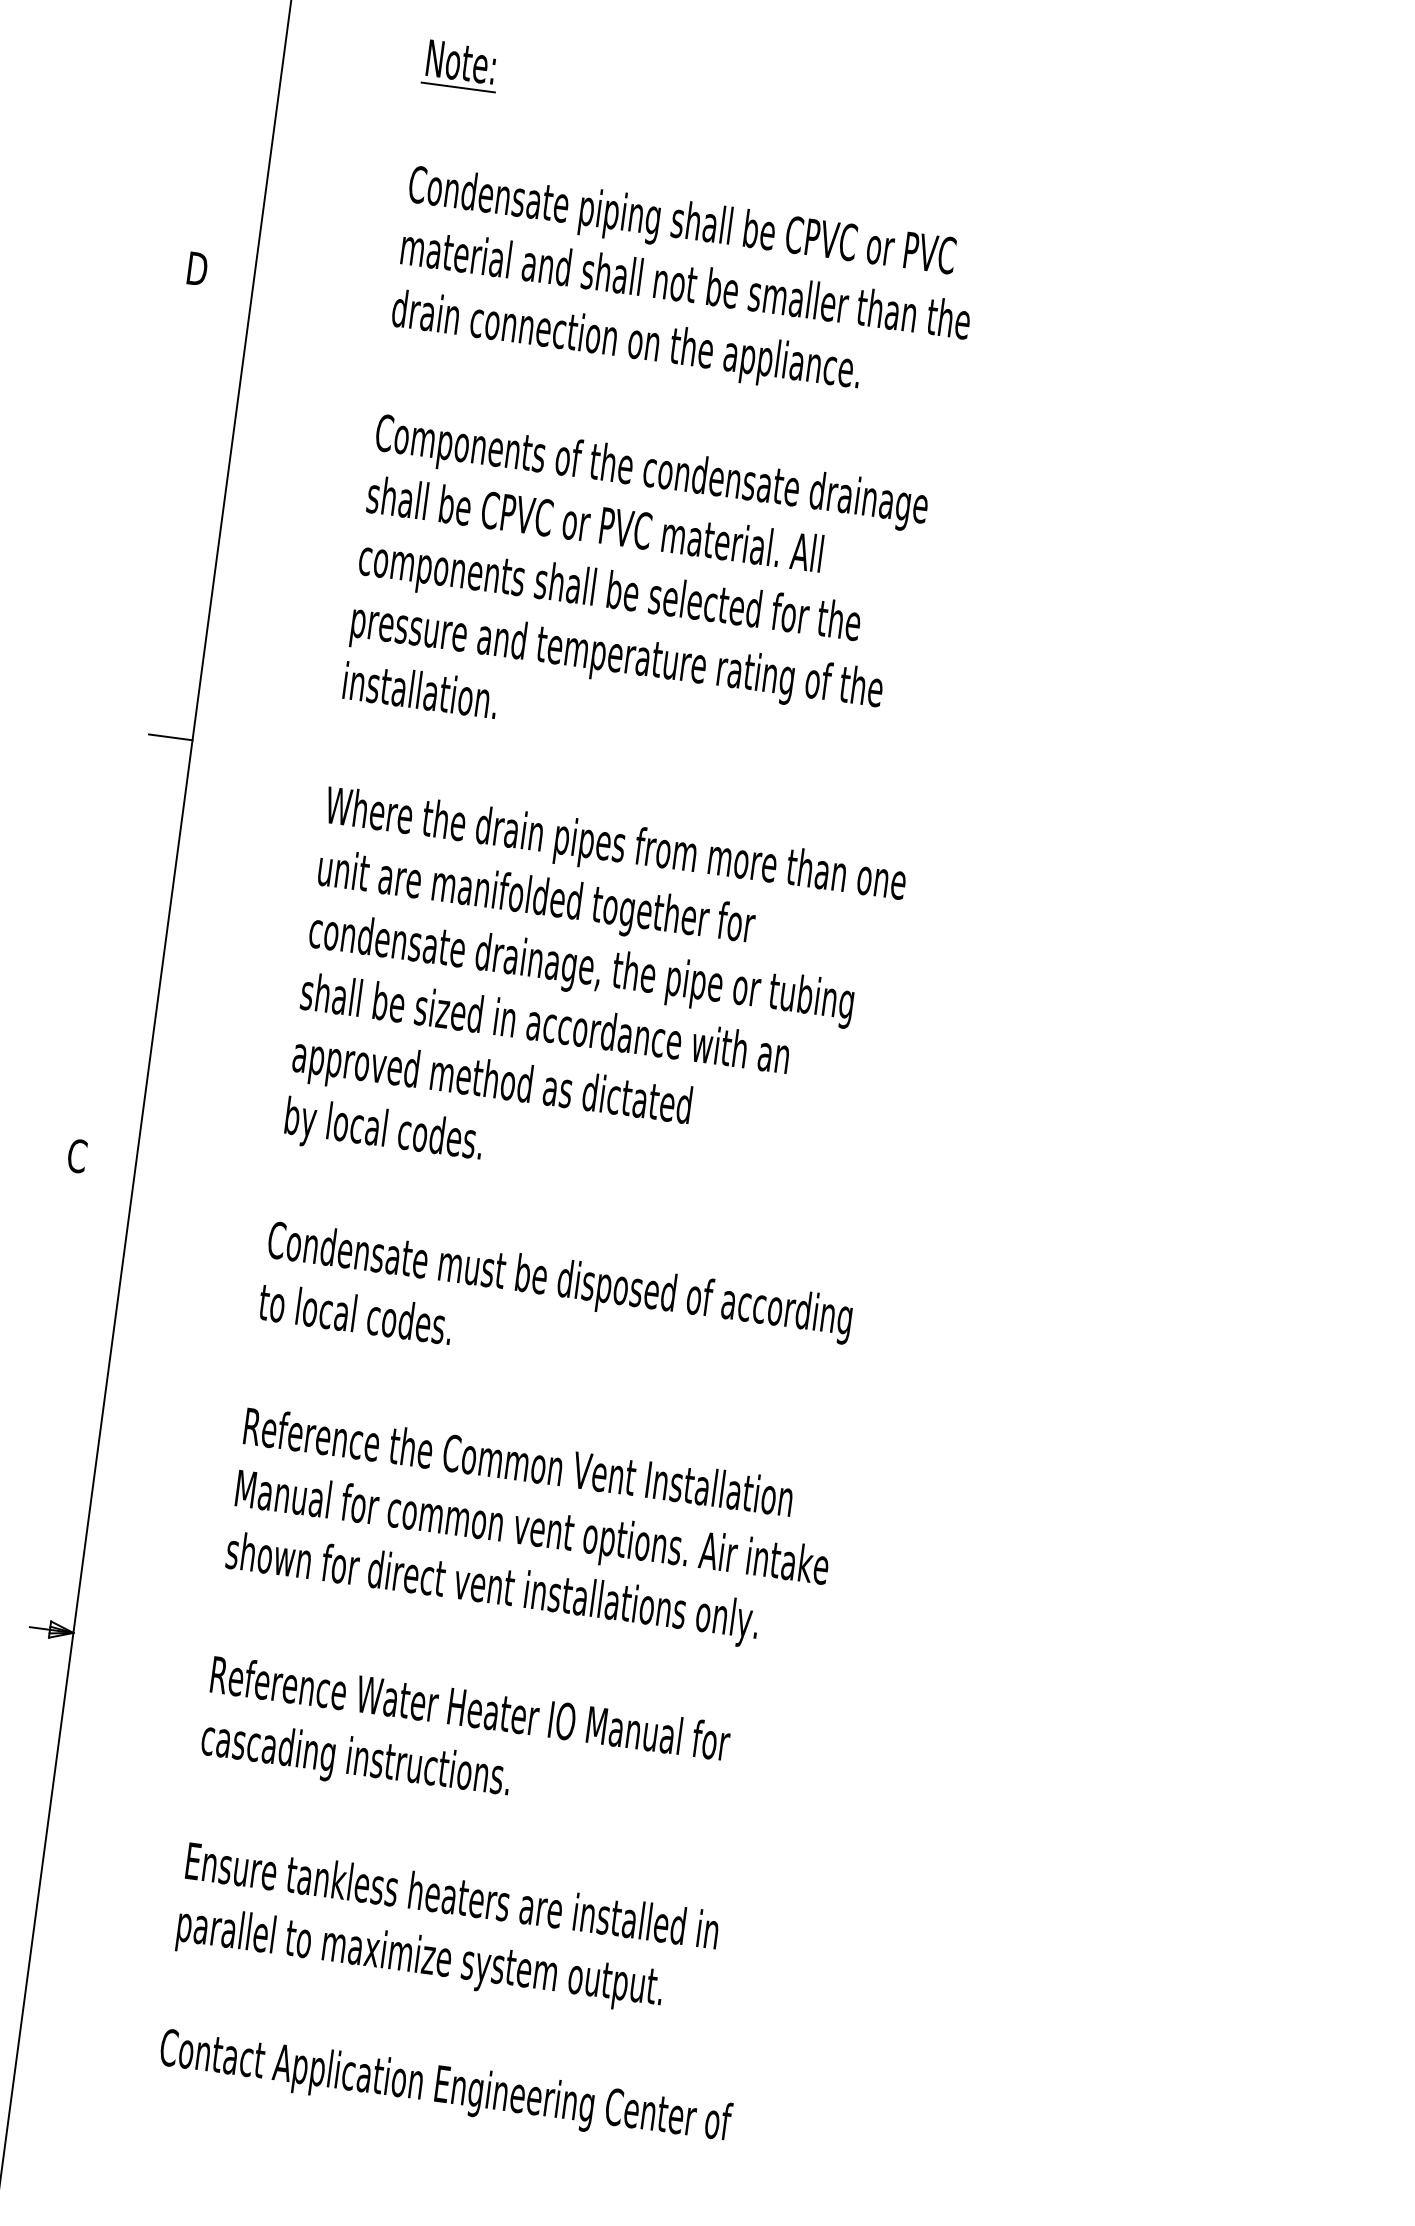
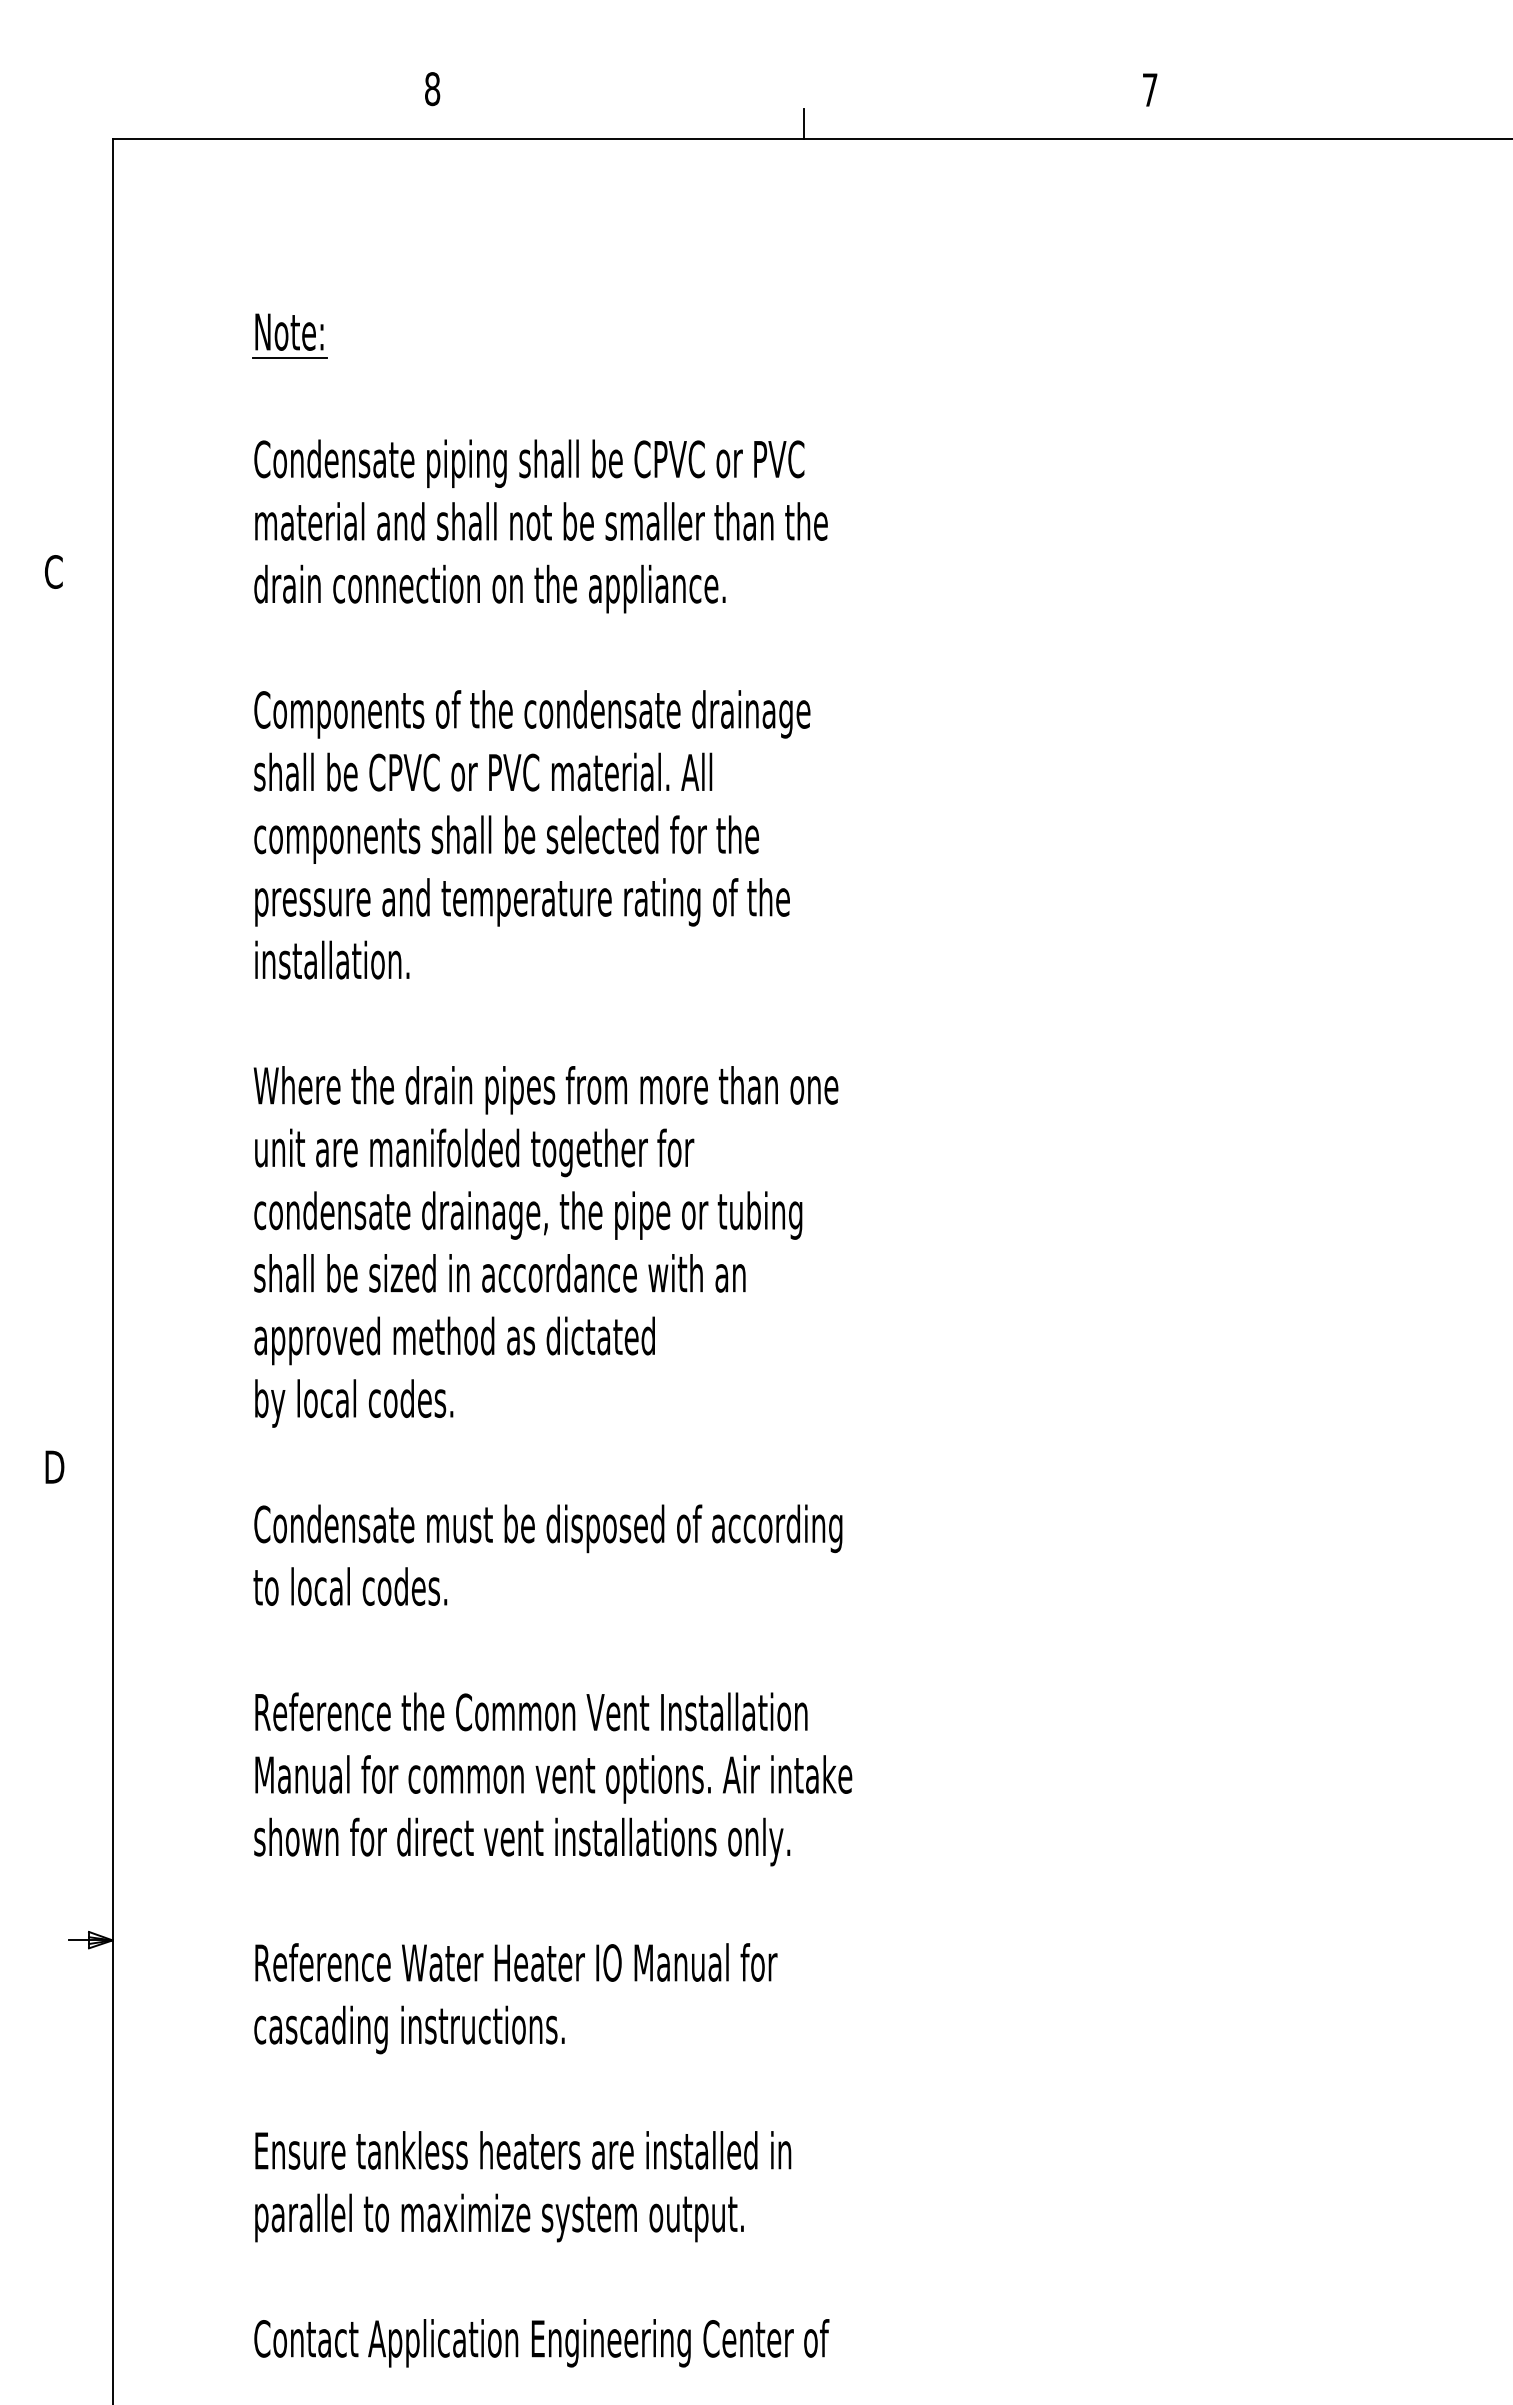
text: (196, 268) -> (54, 571), D -> C
line: (170, 737) -> (90, 1039), removed
text: (78, 1156) -> (54, 1467), C -> D

